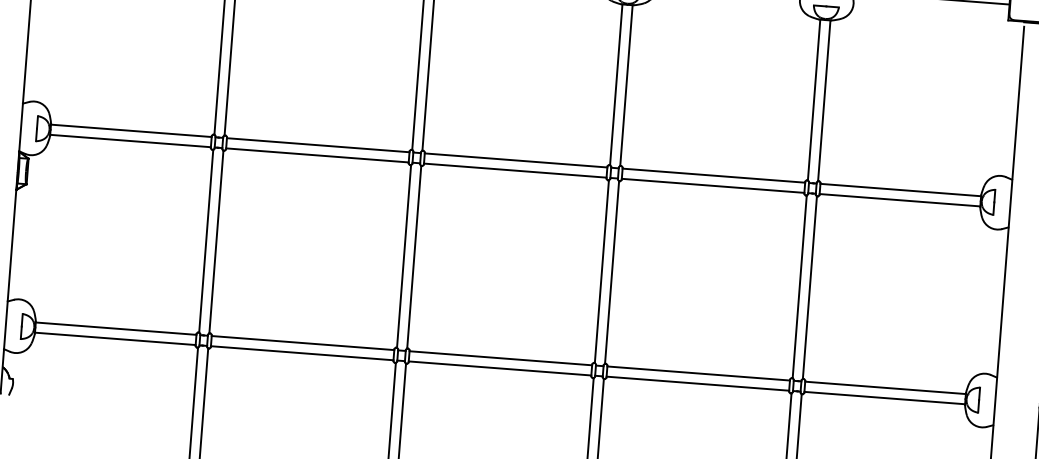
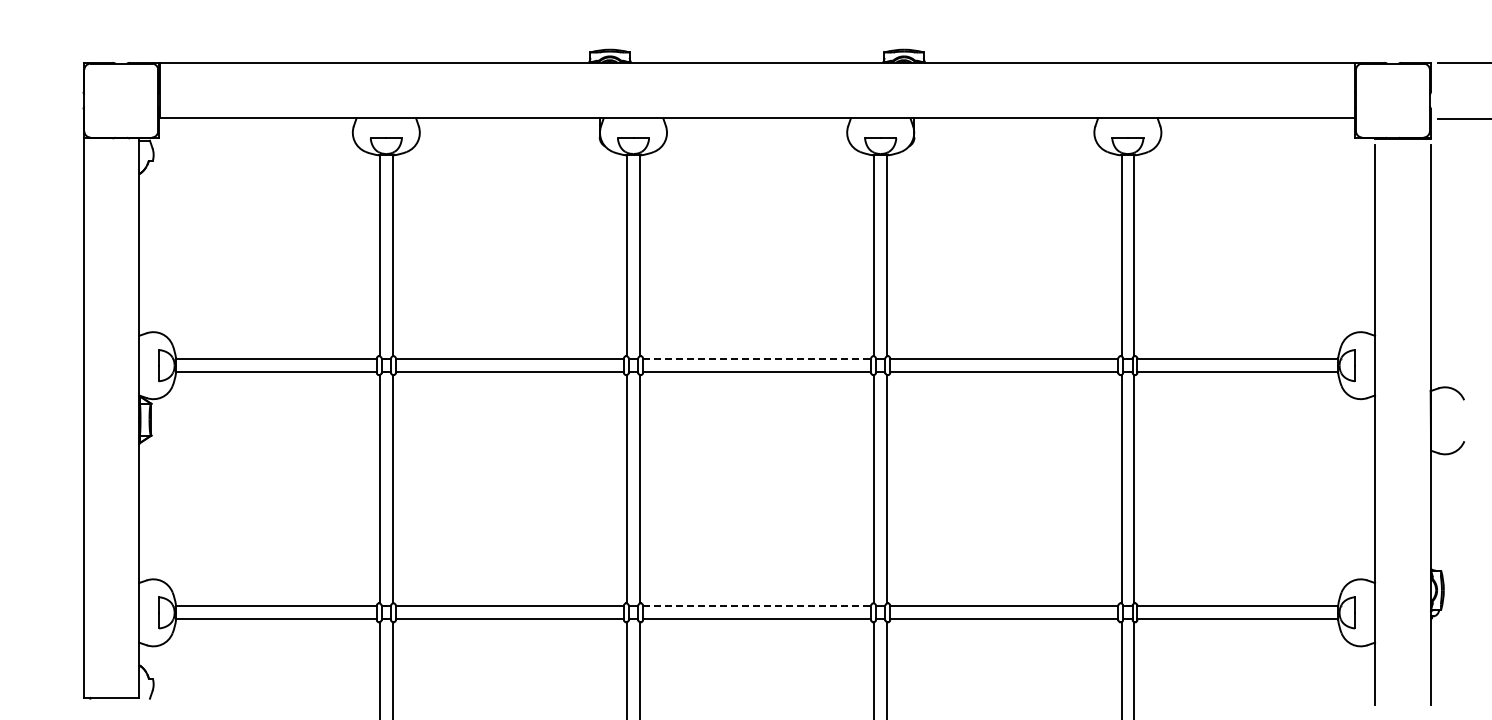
line: (516, 160) -> (757, 359), solid -> dashed
line: (501, 358) -> (757, 606), solid -> dashed

